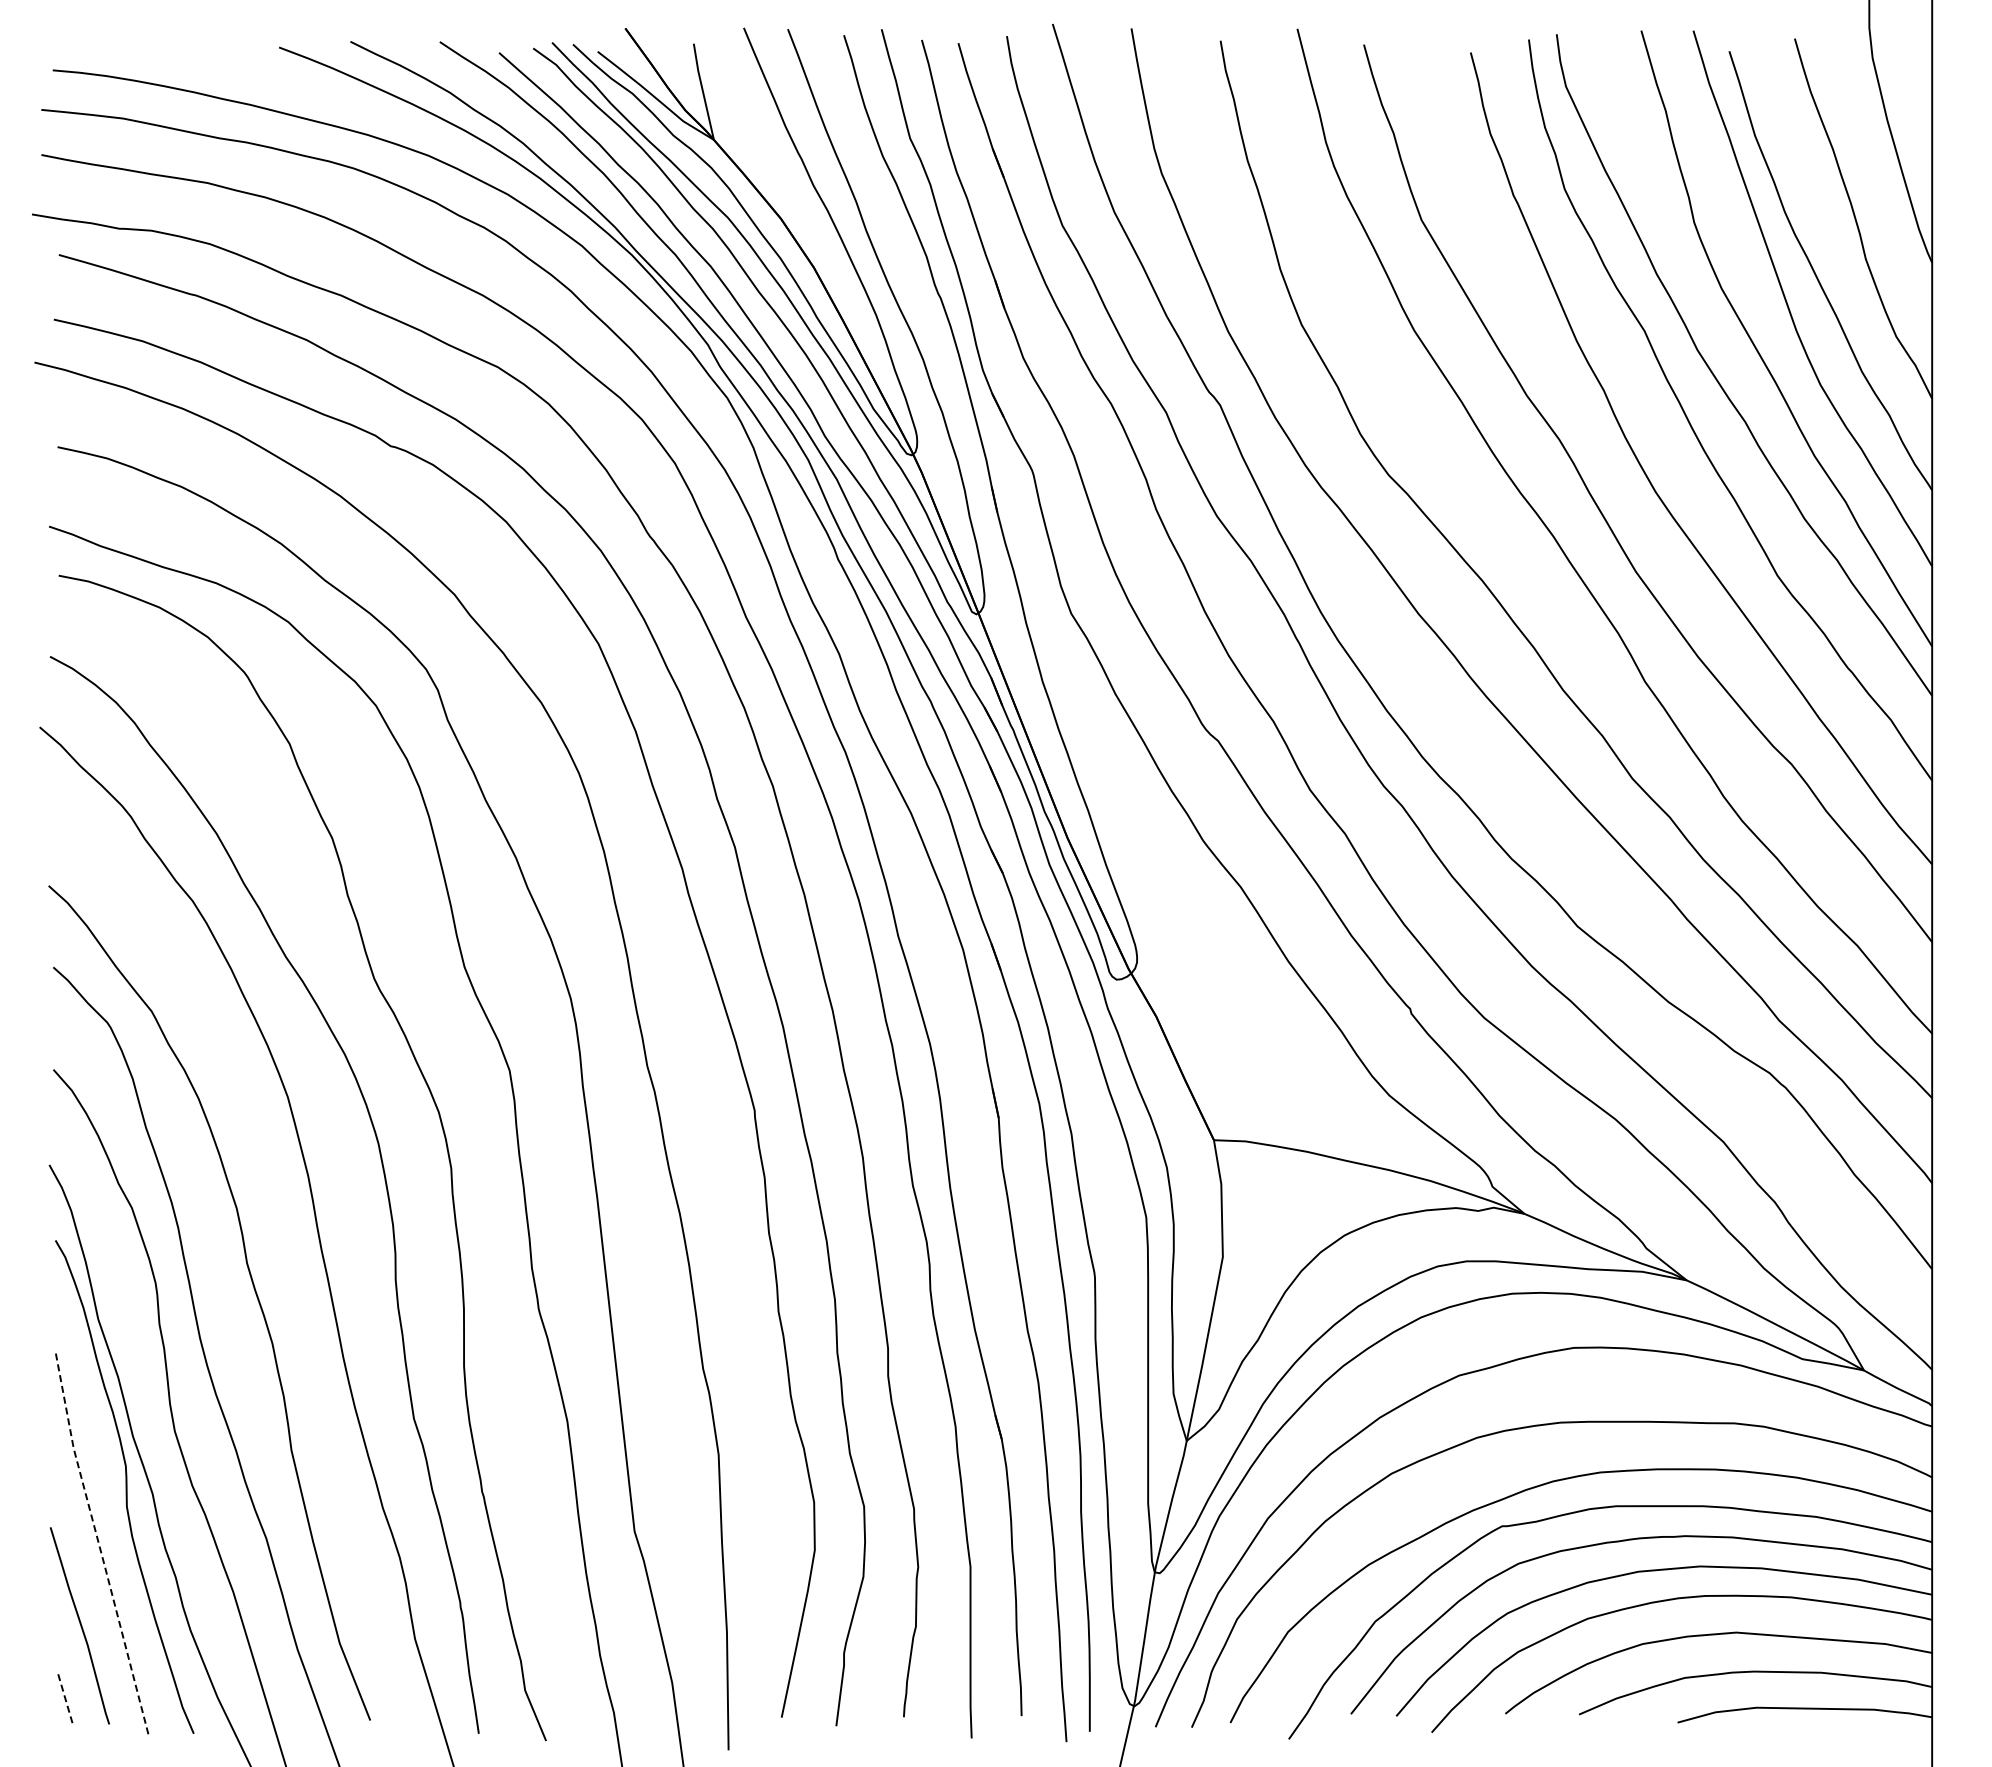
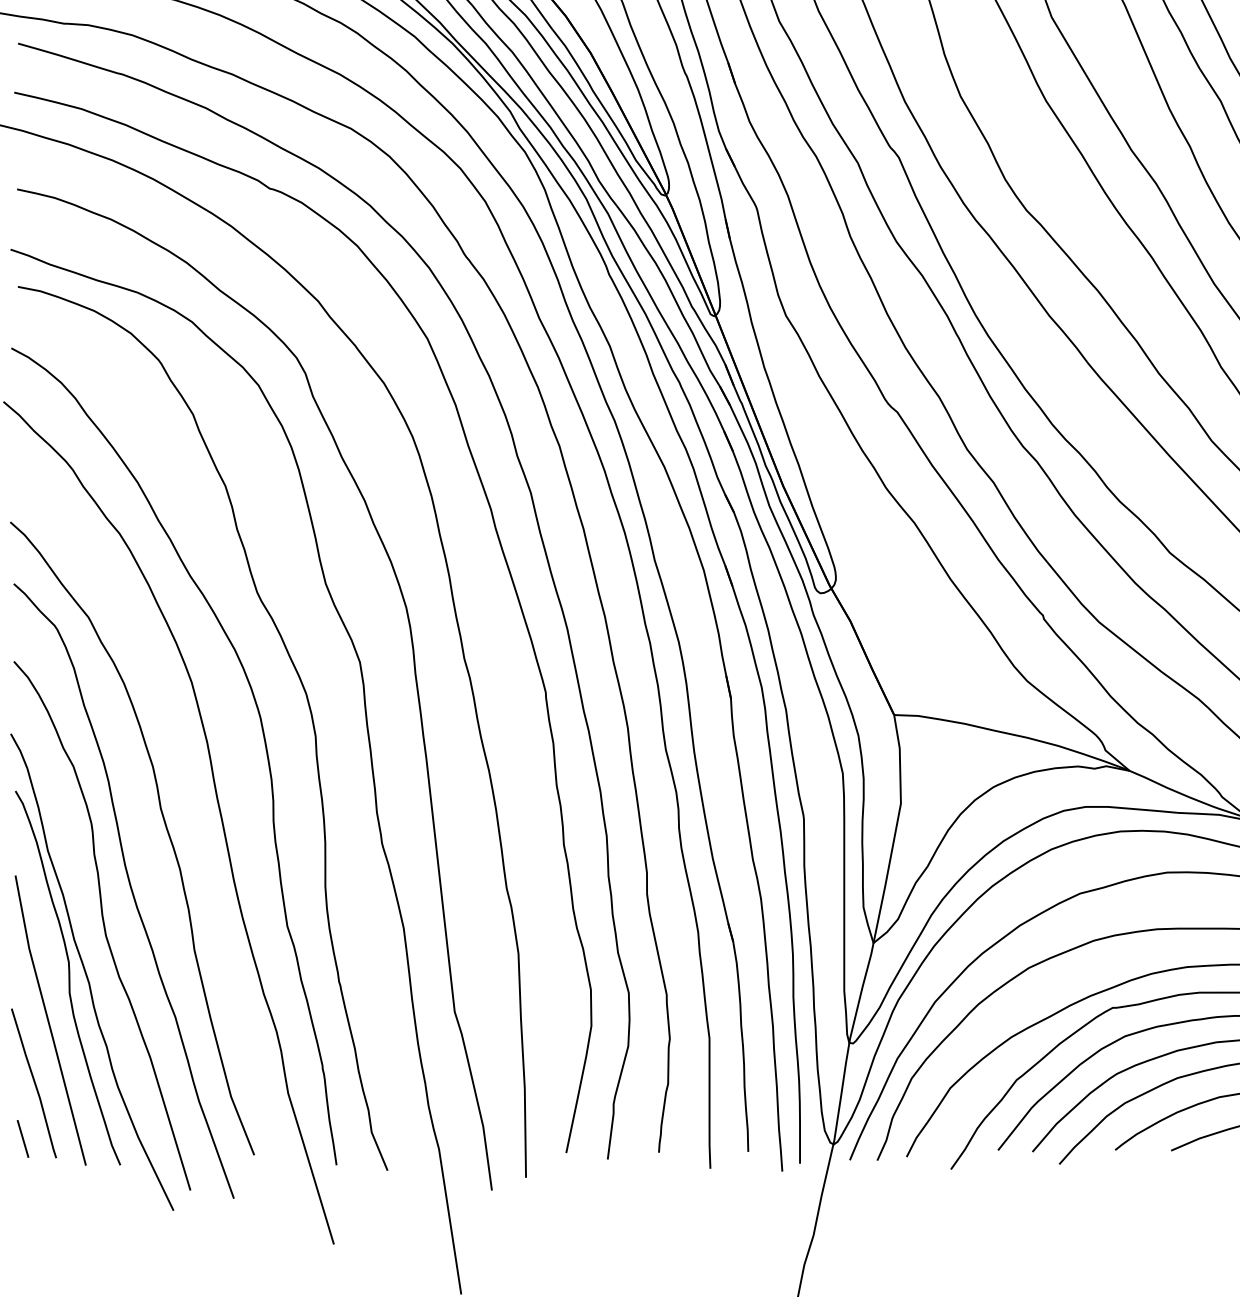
line: (98, 1543) -> (48, 1020), dashed -> solid
line: (65, 1699) -> (23, 1139), dashed -> solid

